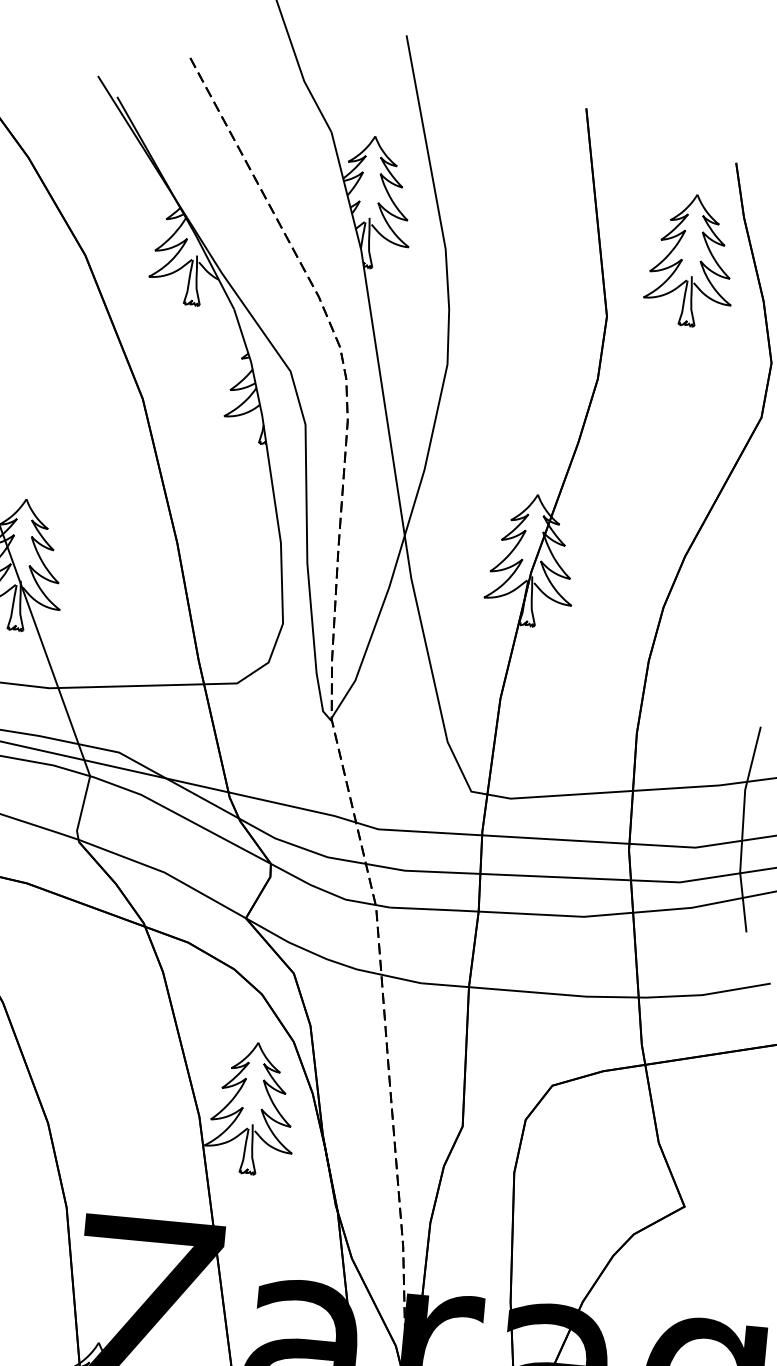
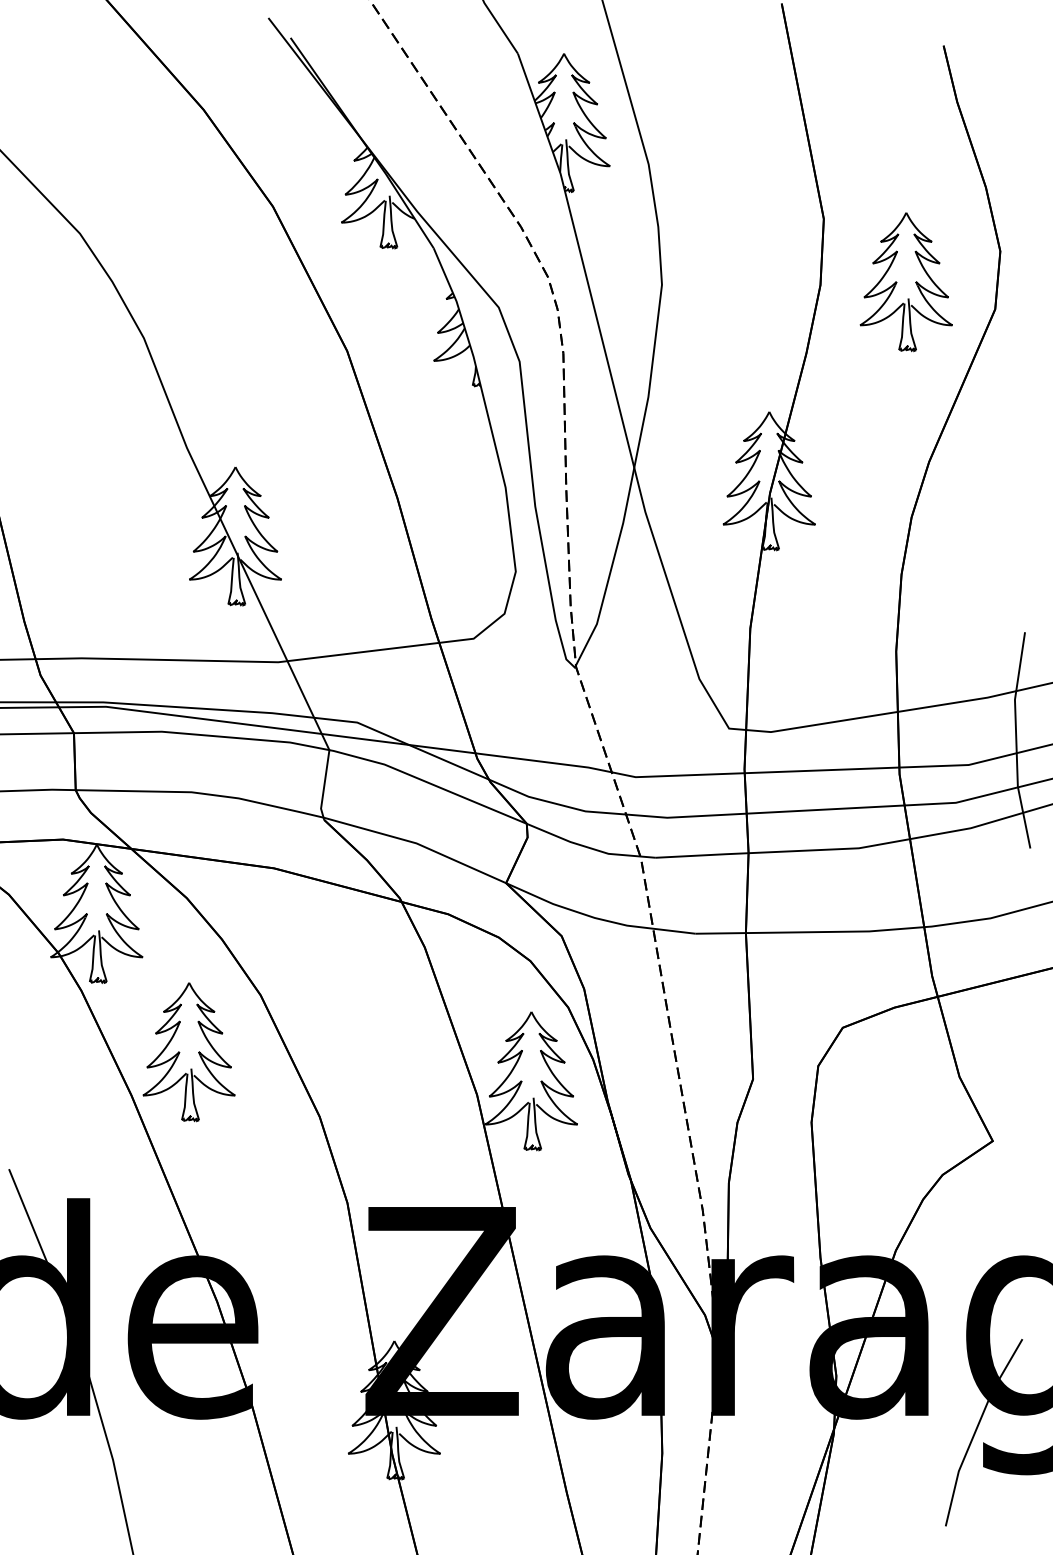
part: (690, 260) -> (905, 282), moved

